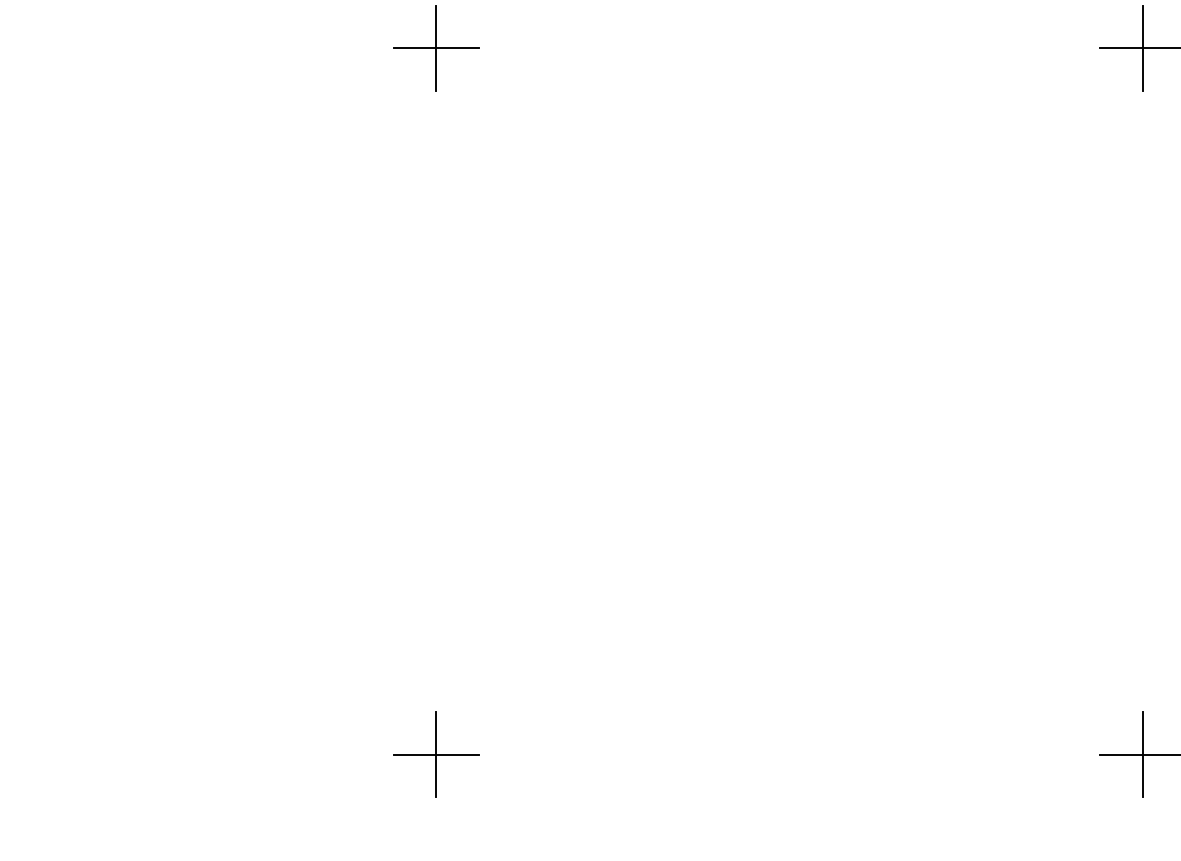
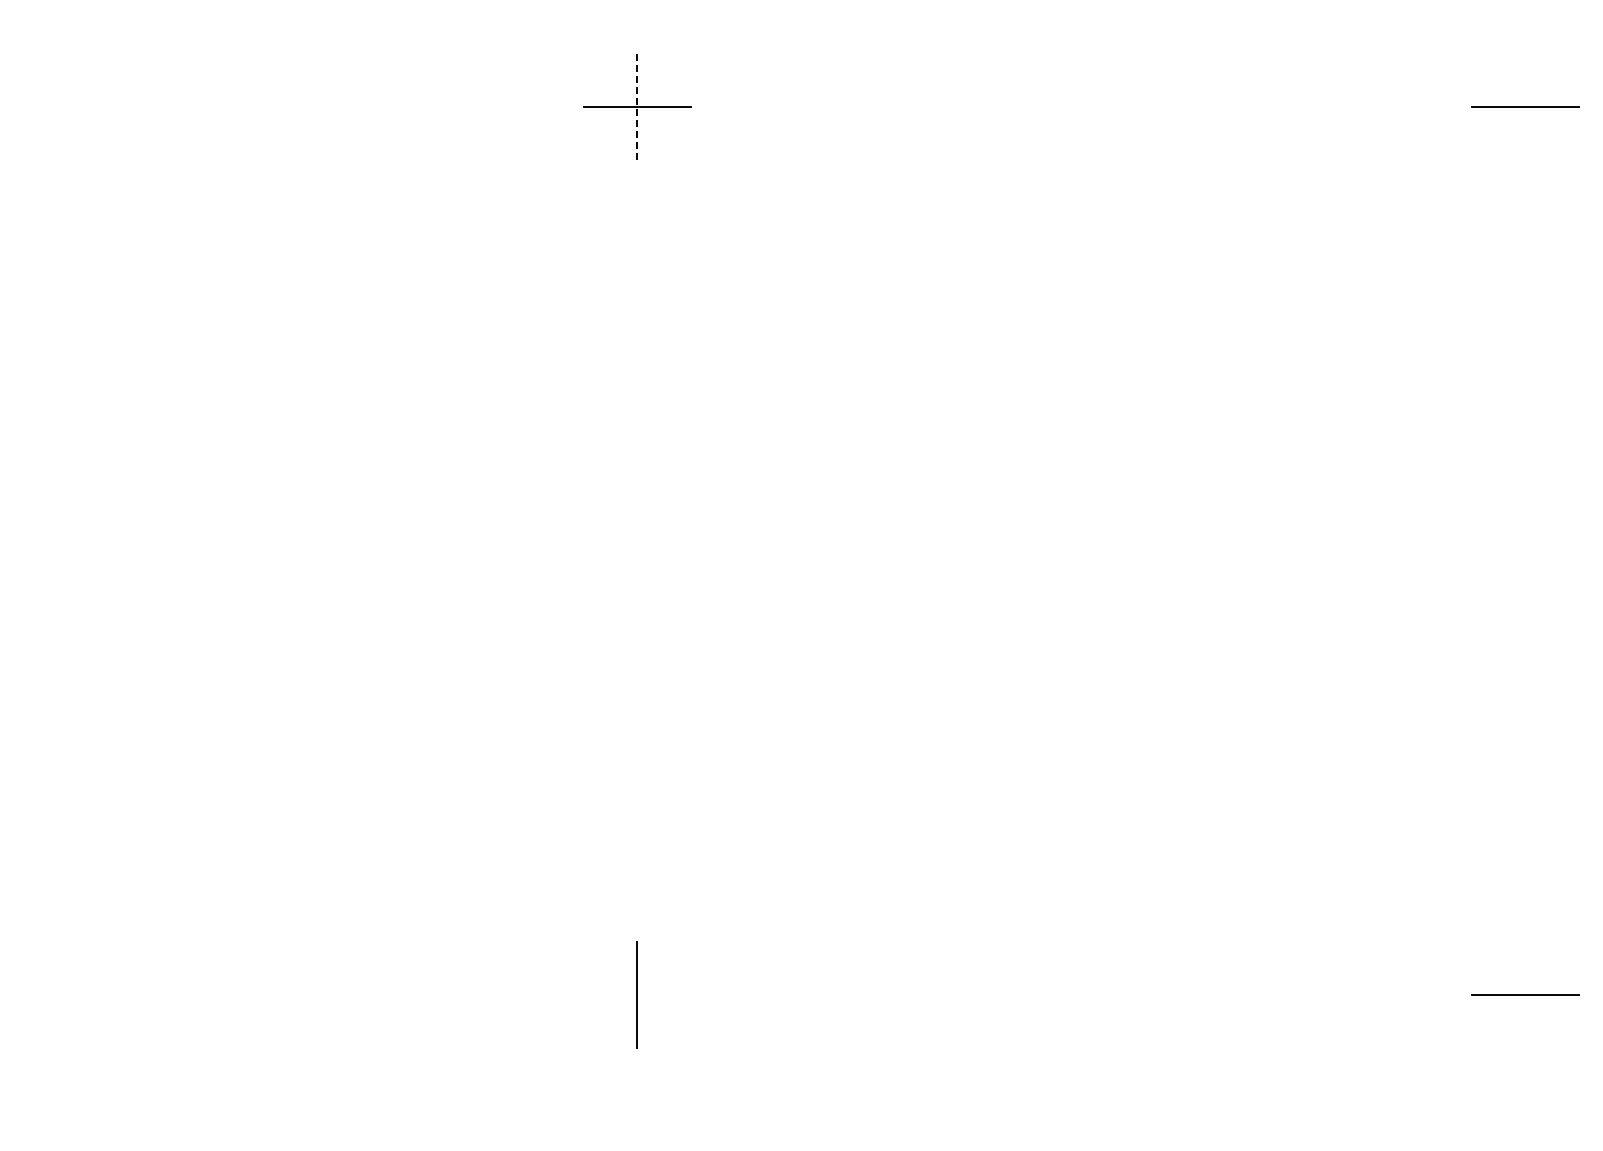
line: (1142, 47) -> (1525, 106), removed
line: (436, 48) -> (637, 107), solid -> dashed
line: (436, 754) -> (637, 994), removed
line: (1142, 754) -> (1525, 994), removed

